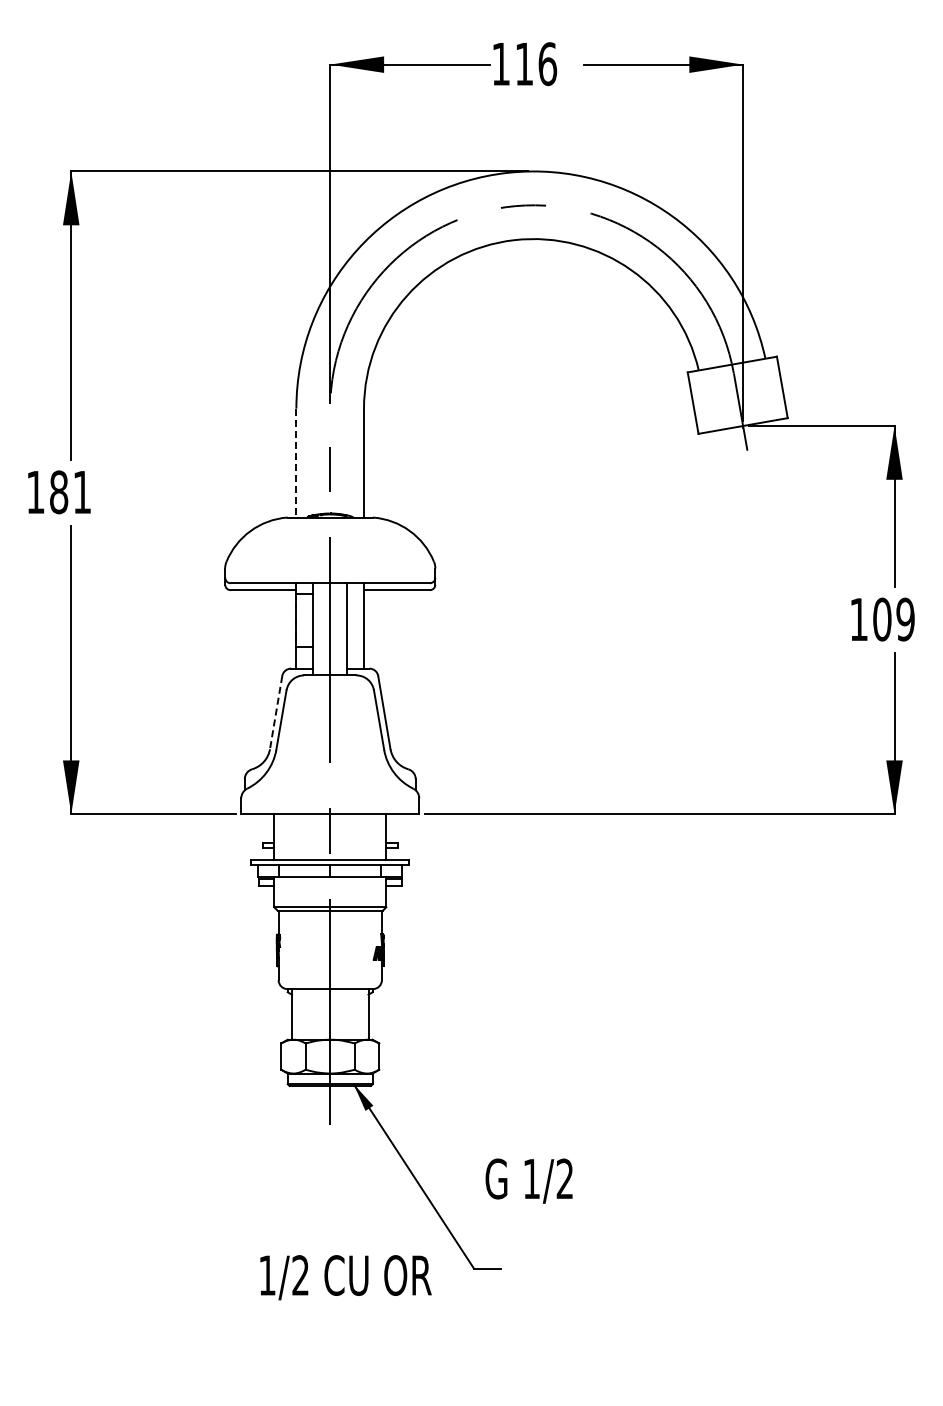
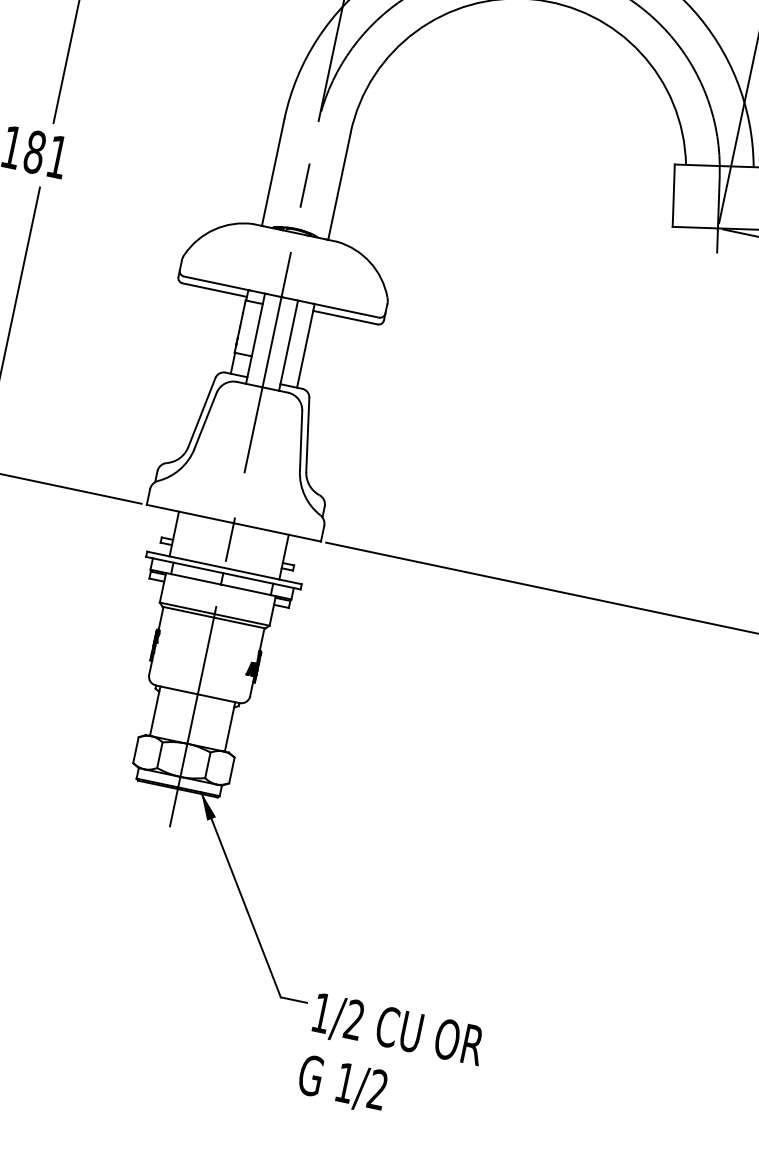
line: (296, 463) -> (273, 172), dashed -> solid
line: (276, 713) -> (202, 413), dashed -> solid
text: (528, 1180) -> (341, 1083), moved
text: (345, 1277) -> (397, 1031), moved

